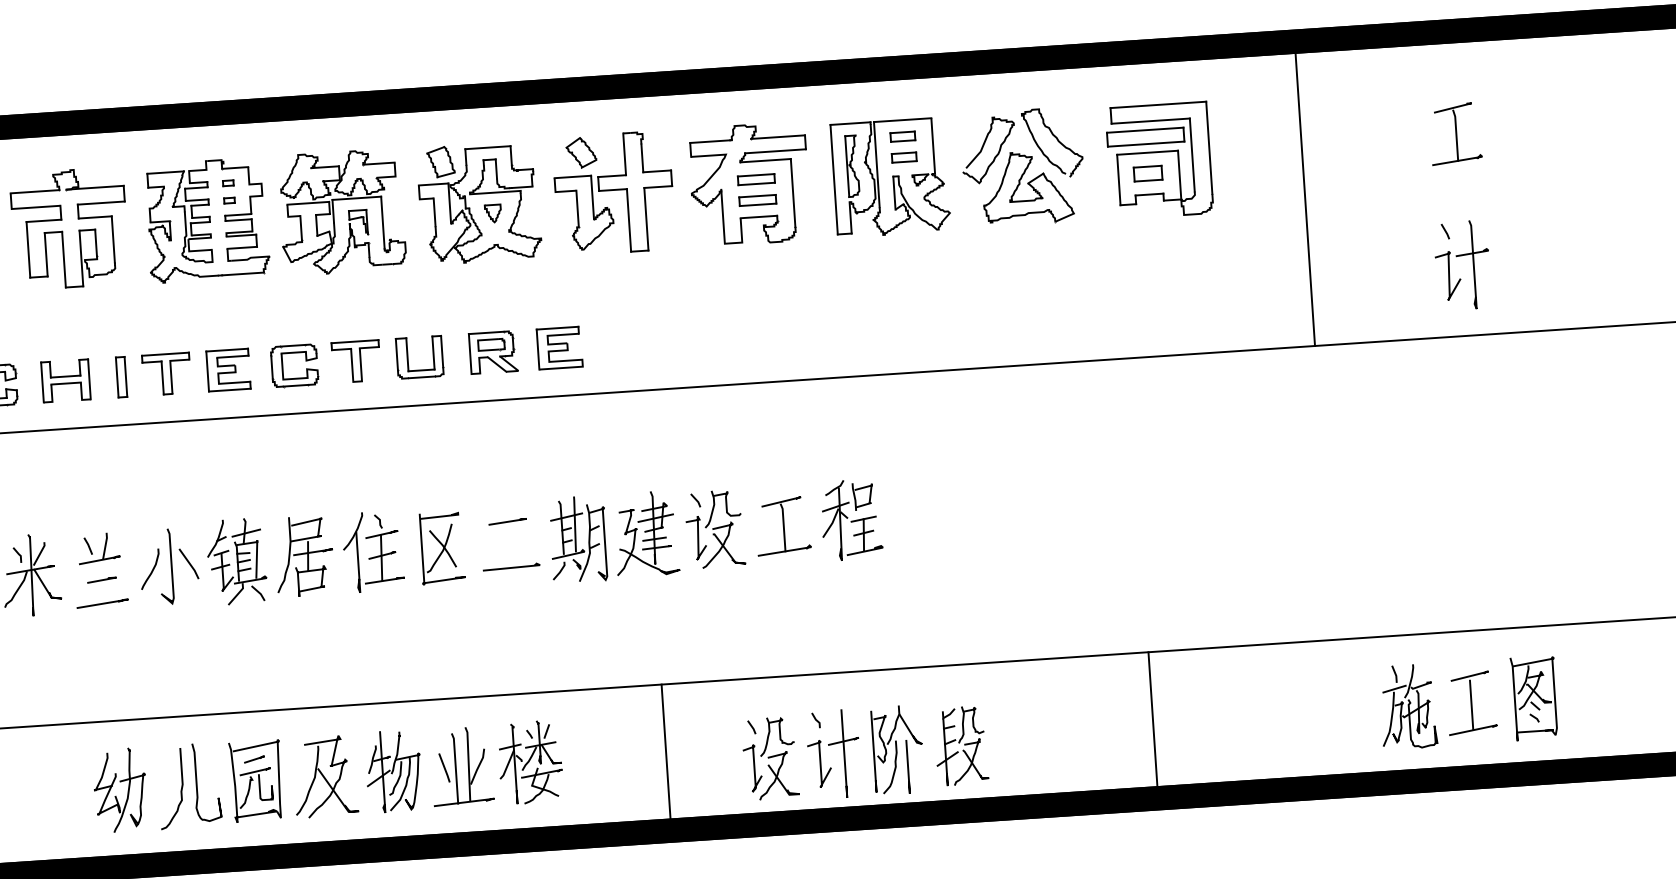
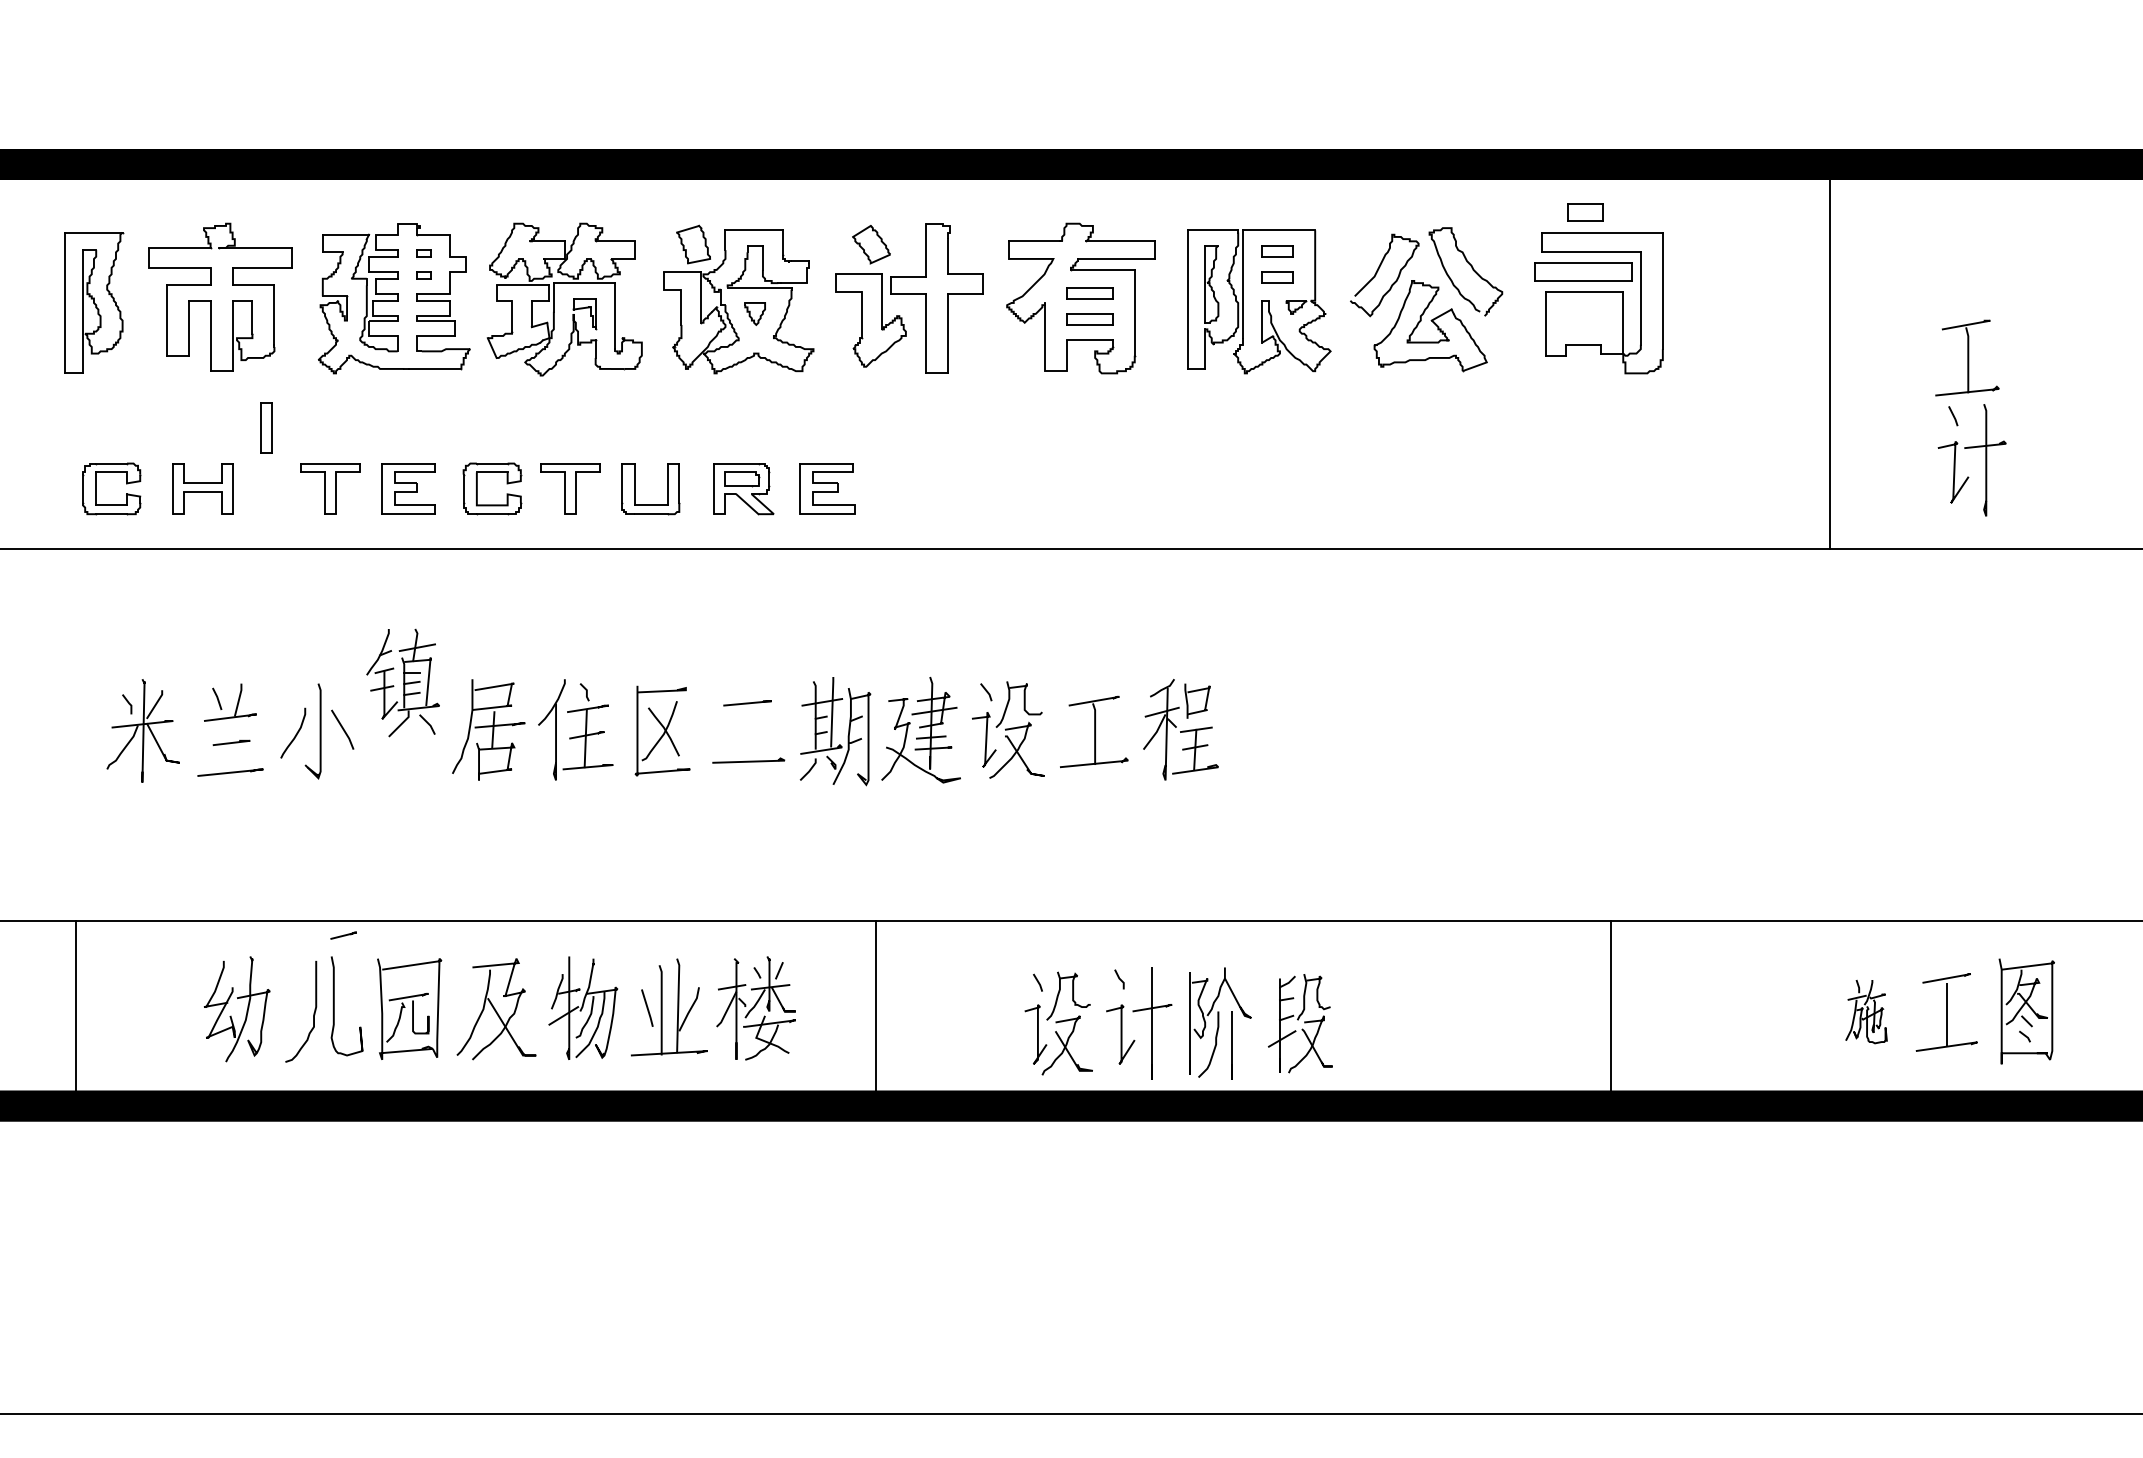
part: (1455, 133) -> (1967, 357), moved
part: (1148, 173) -> (1585, 212), moved
line: (1305, 199) -> (1830, 364), moved
part: (121, 376) -> (266, 427), moved
part: (236, 561) -> (402, 682), moved
part: (1408, 706) -> (1866, 1011), size x0.6
line: (1153, 725) -> (1611, 1013), moved
line: (666, 757) -> (875, 1013), moved
line: (254, 759) -> (343, 935), moved

